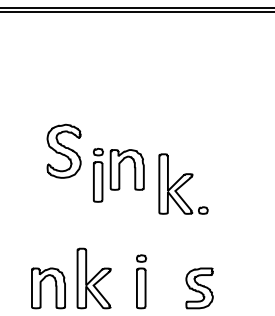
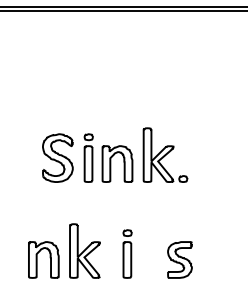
part: (63, 150) -> (57, 157), moved
part: (126, 169) -> (116, 163), moved
part: (183, 183) -> (165, 154), moved

